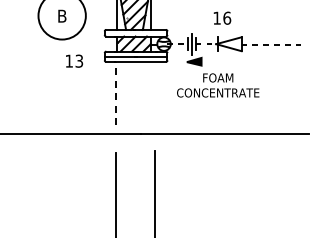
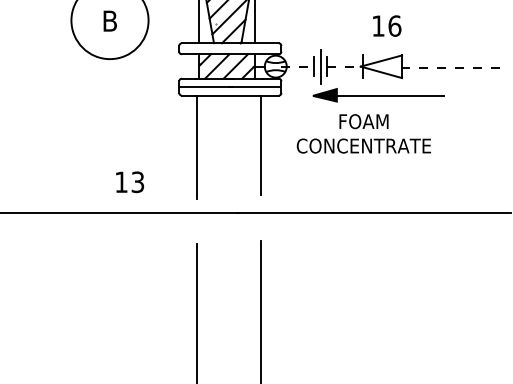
text: (222, 17) -> (387, 24), moved
text: (74, 60) -> (130, 181), moved
line: (229, 62) -> (382, 96), added
line: (155, 92) -> (261, 145), added
line: (115, 93) -> (196, 146), dashed -> solid

